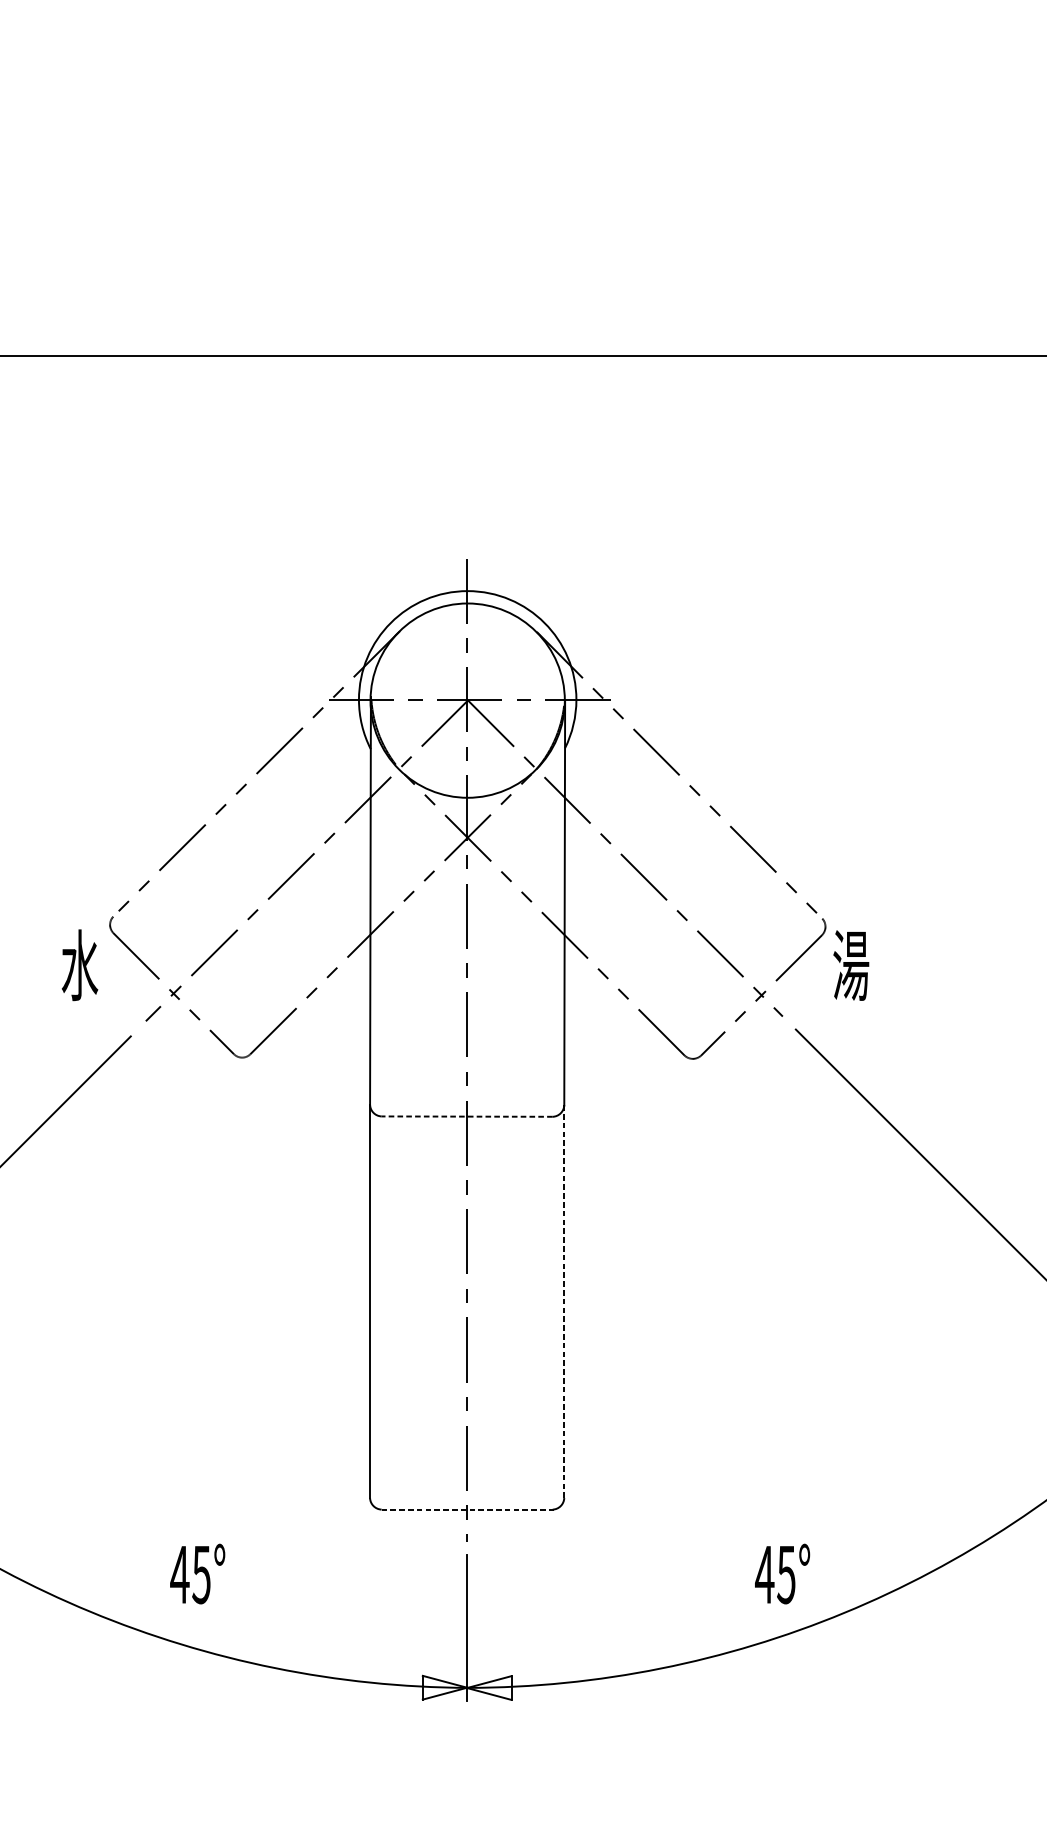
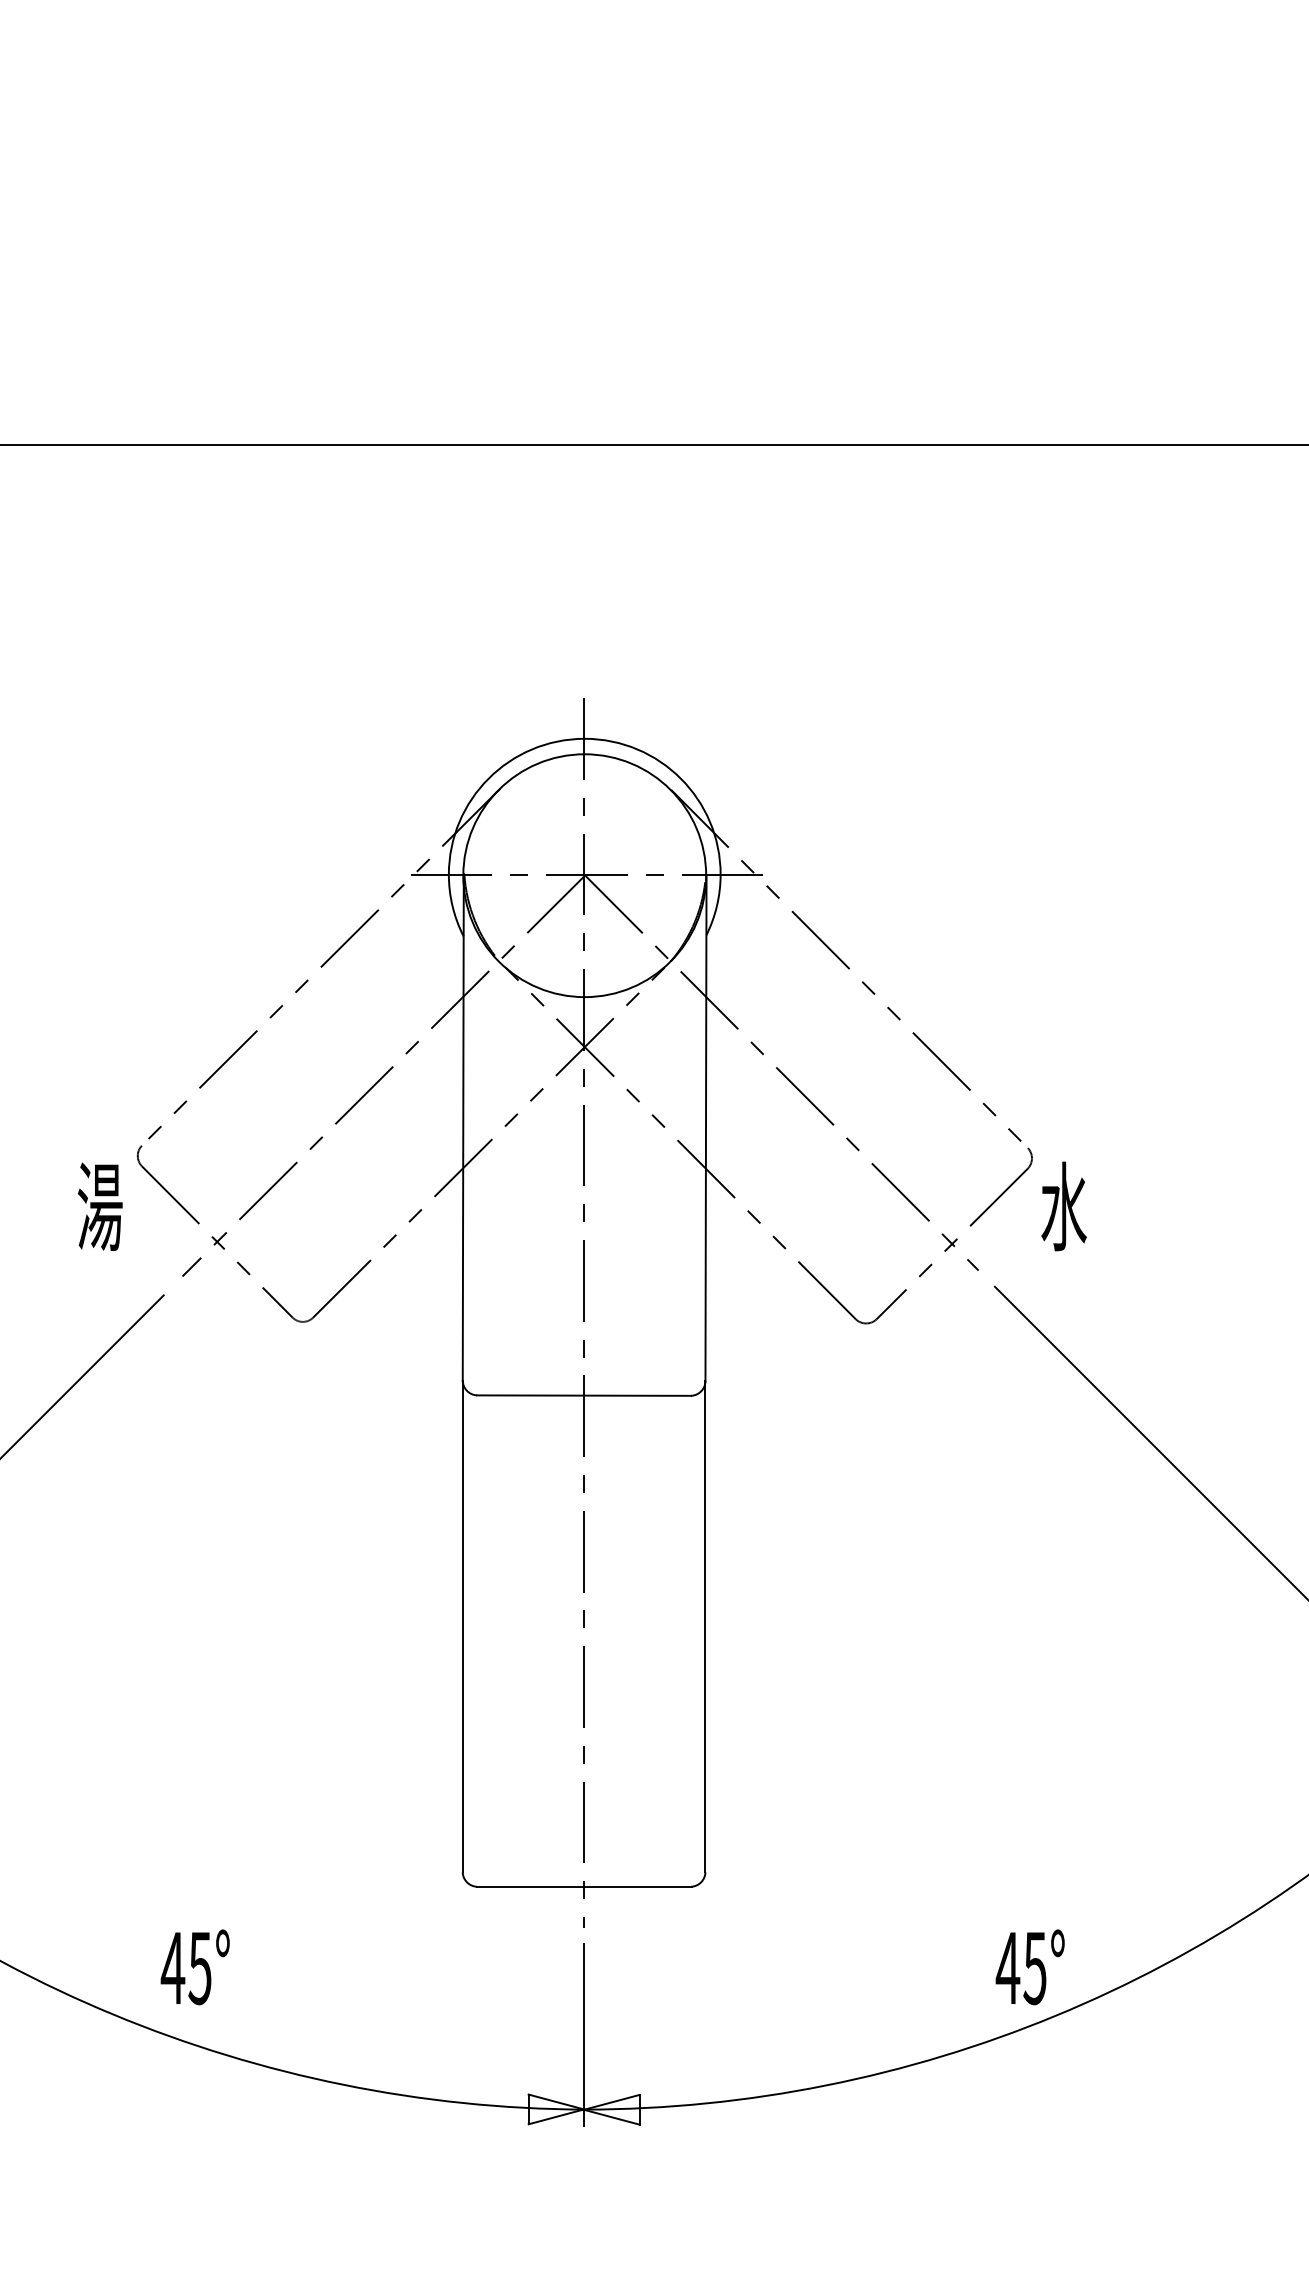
text: (79, 965) -> (99, 1206), 水 -> 湯
text: (850, 965) -> (1063, 1206), 湯 -> 水
line: (467, 1116) -> (584, 1395), dashed -> solid
line: (564, 1301) -> (705, 1626), dashed -> solid
line: (467, 1509) -> (584, 1886), dashed -> solid
text: (197, 1574) -> (194, 1967), moved
text: (781, 1574) -> (1029, 1967), moved

